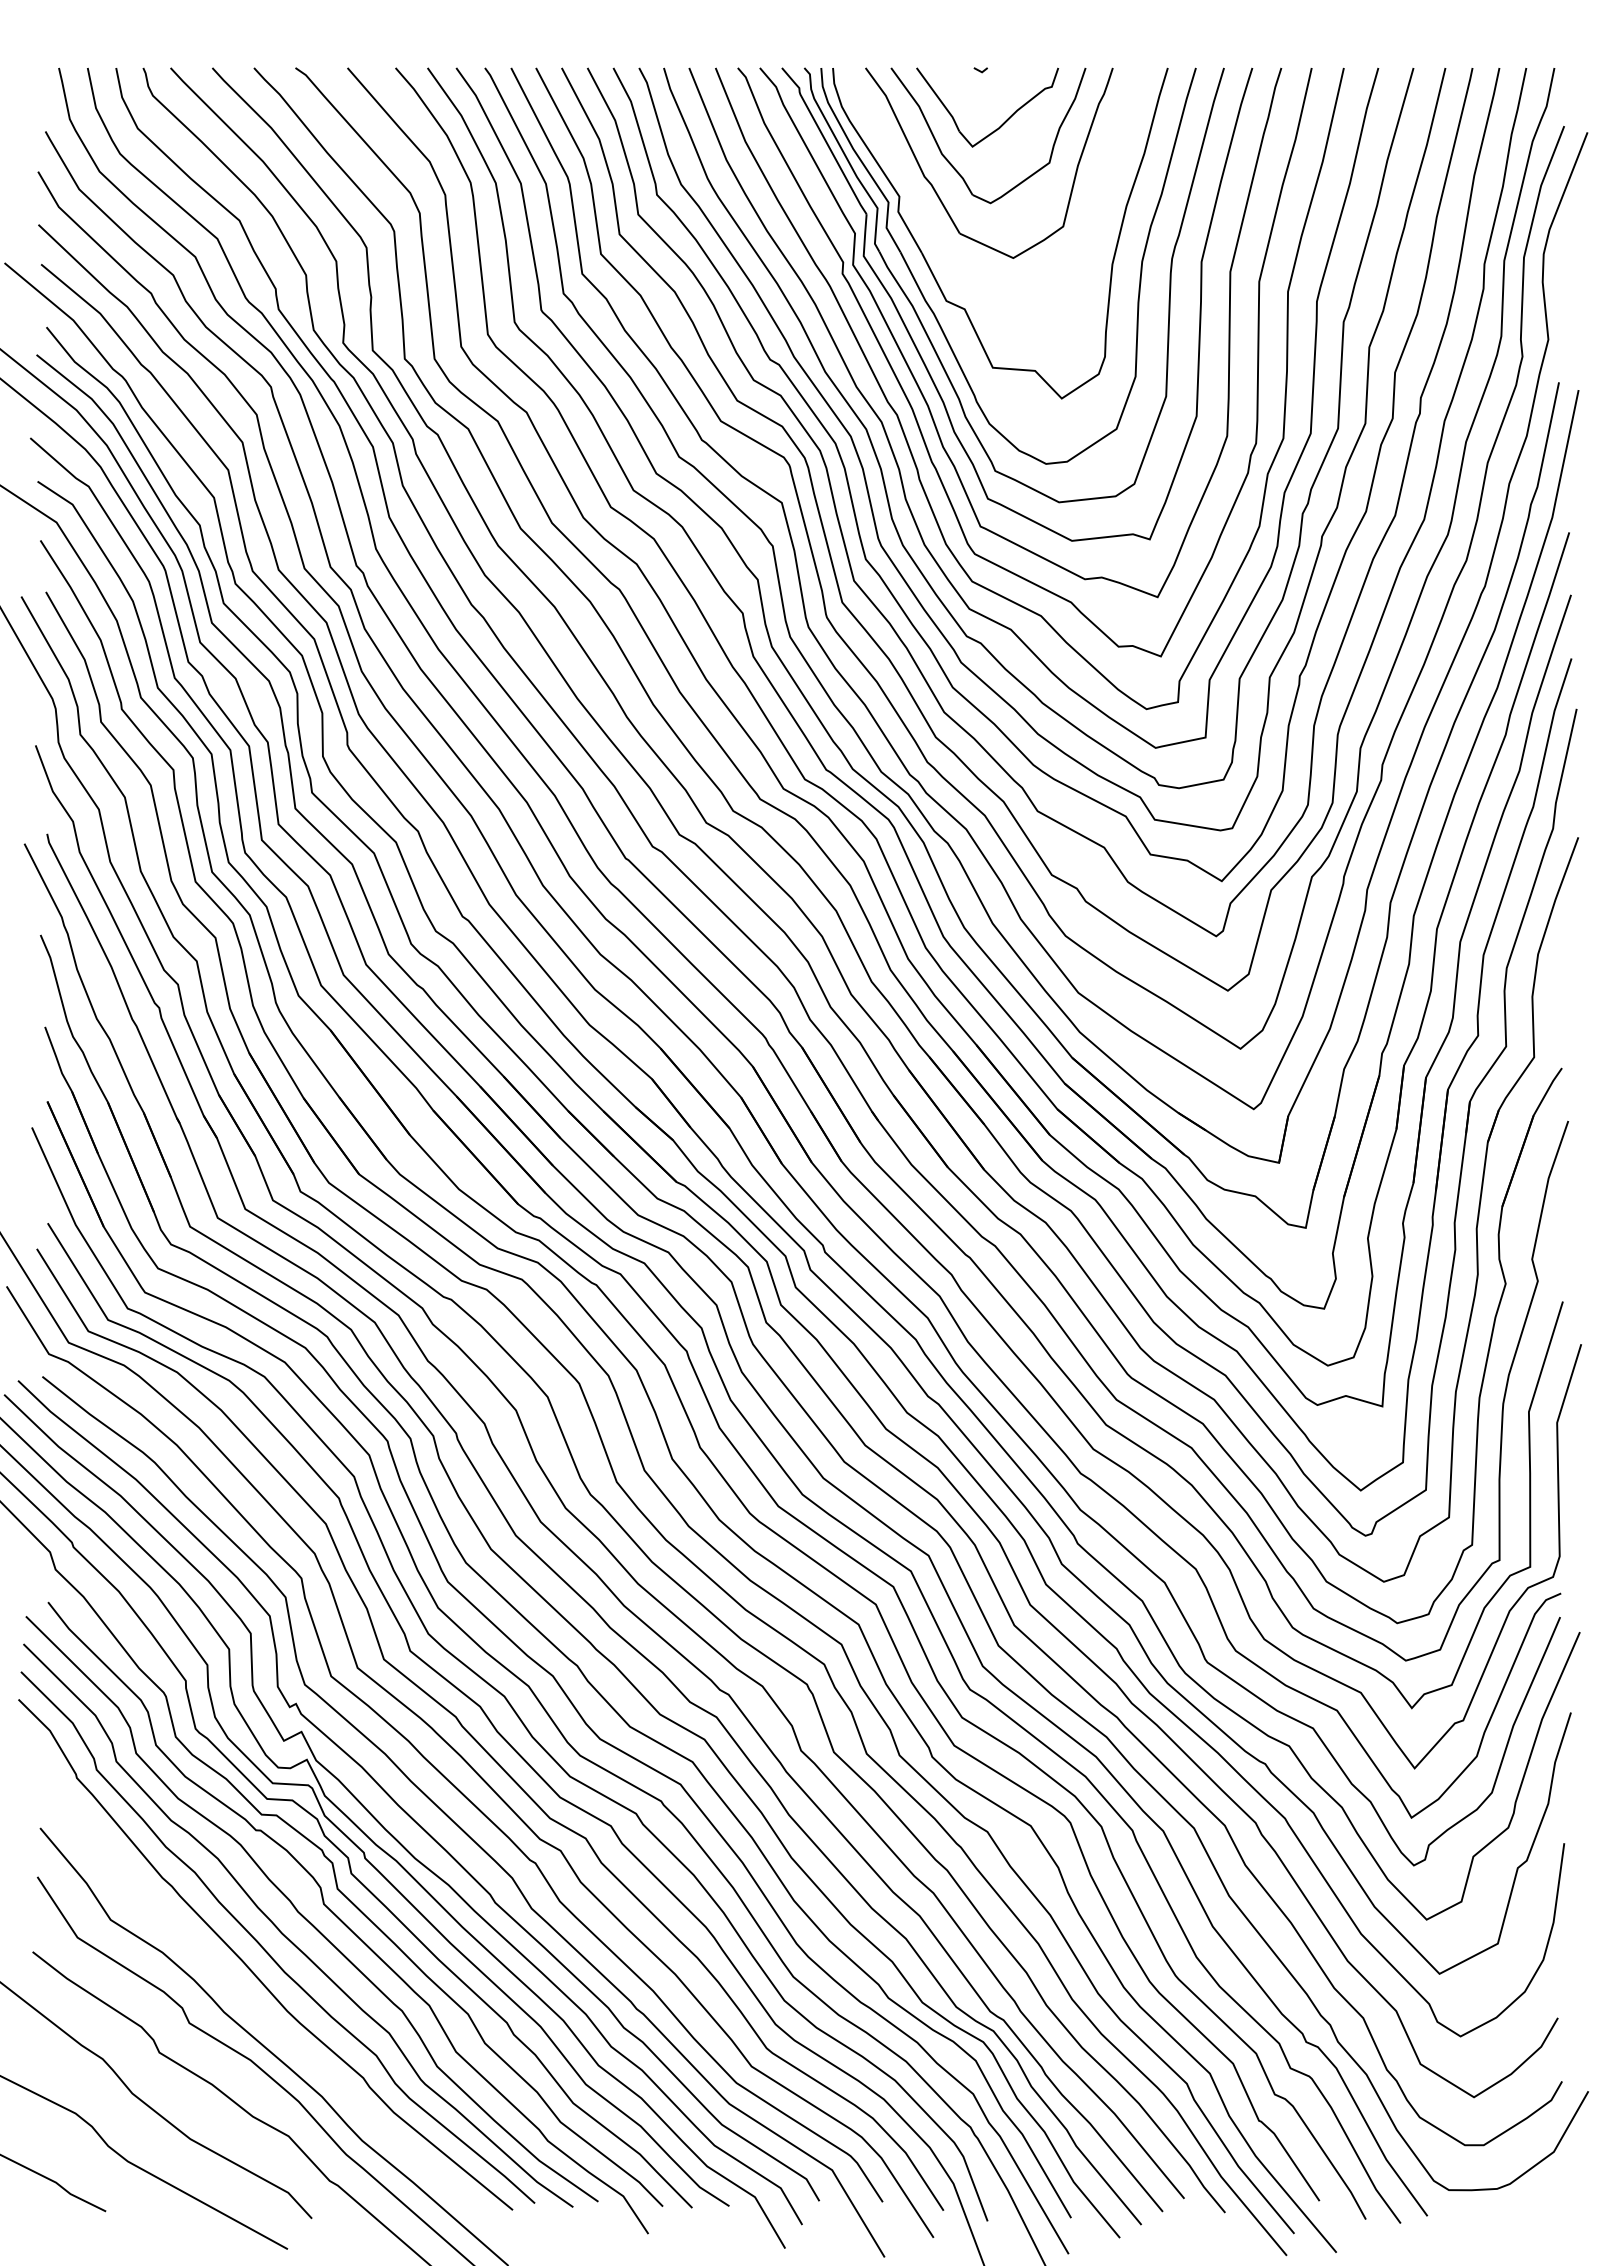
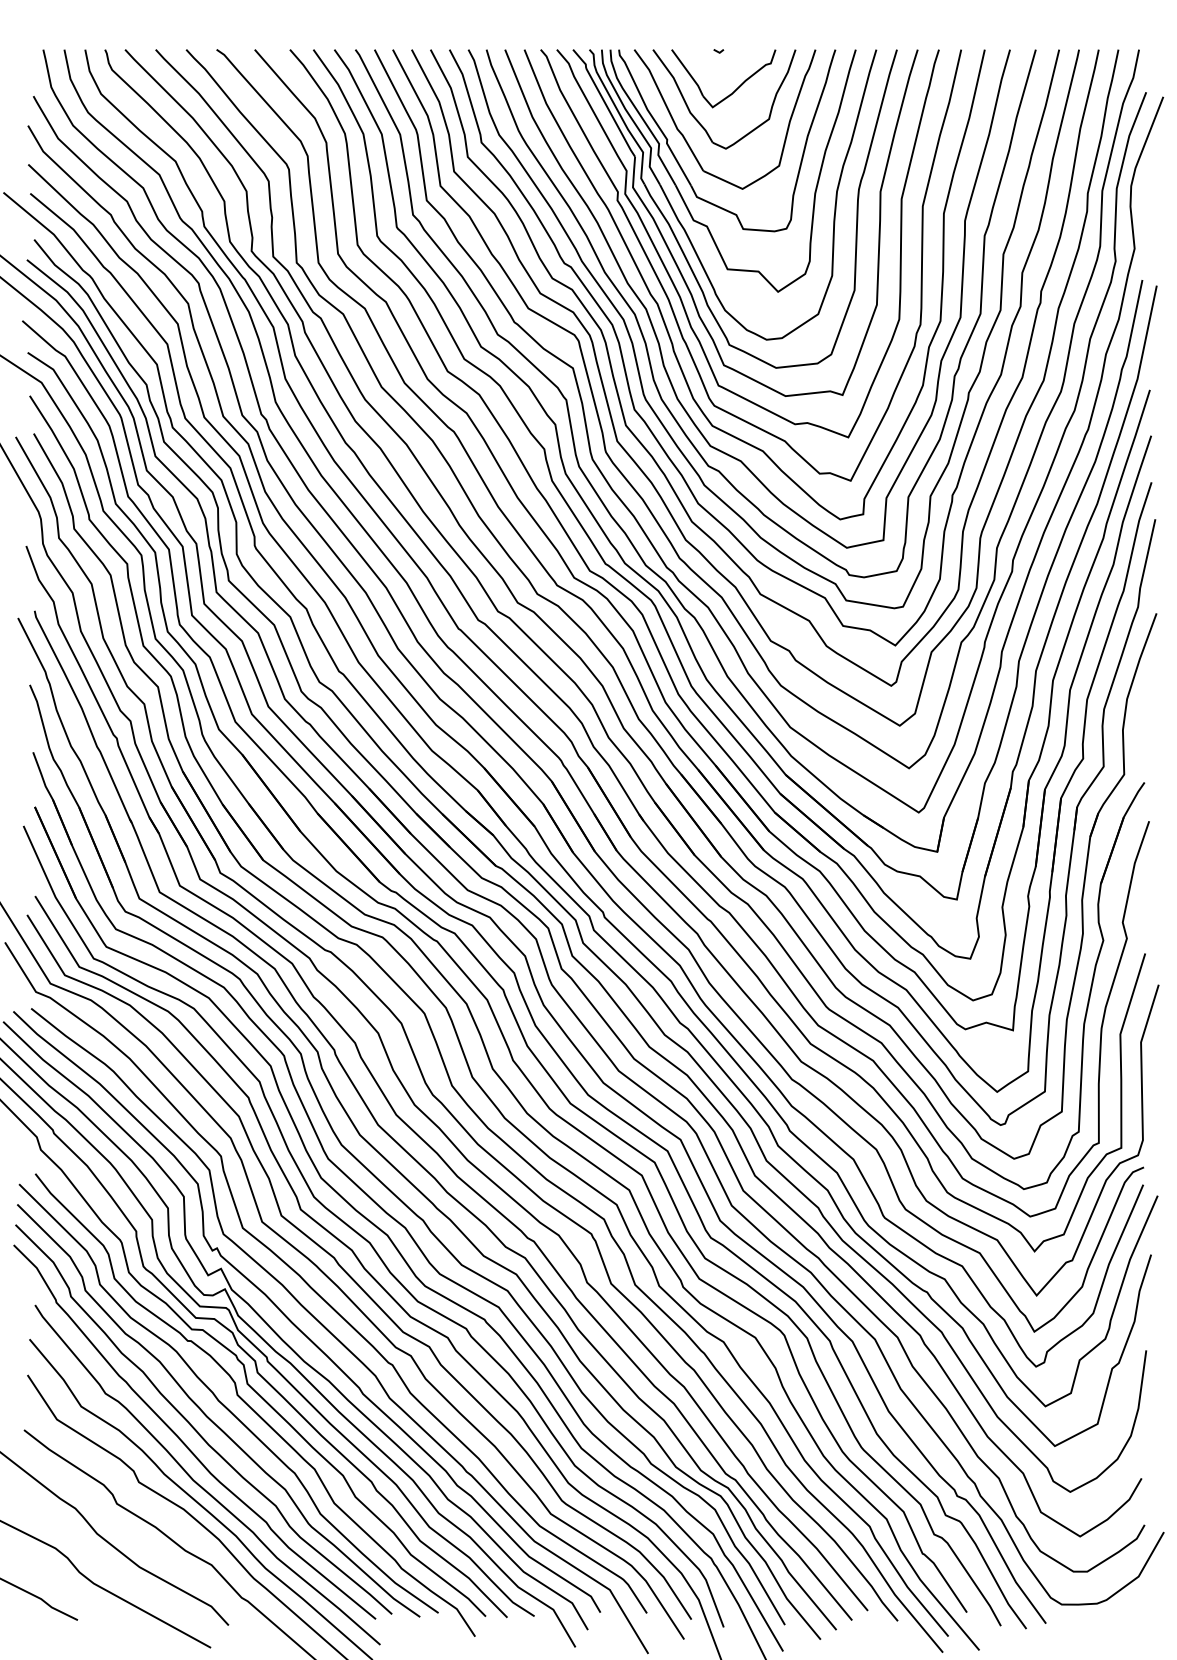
part: (929, 227) -> (681, 166), added
curve: (272, 2026) -> (199, 1484), added

